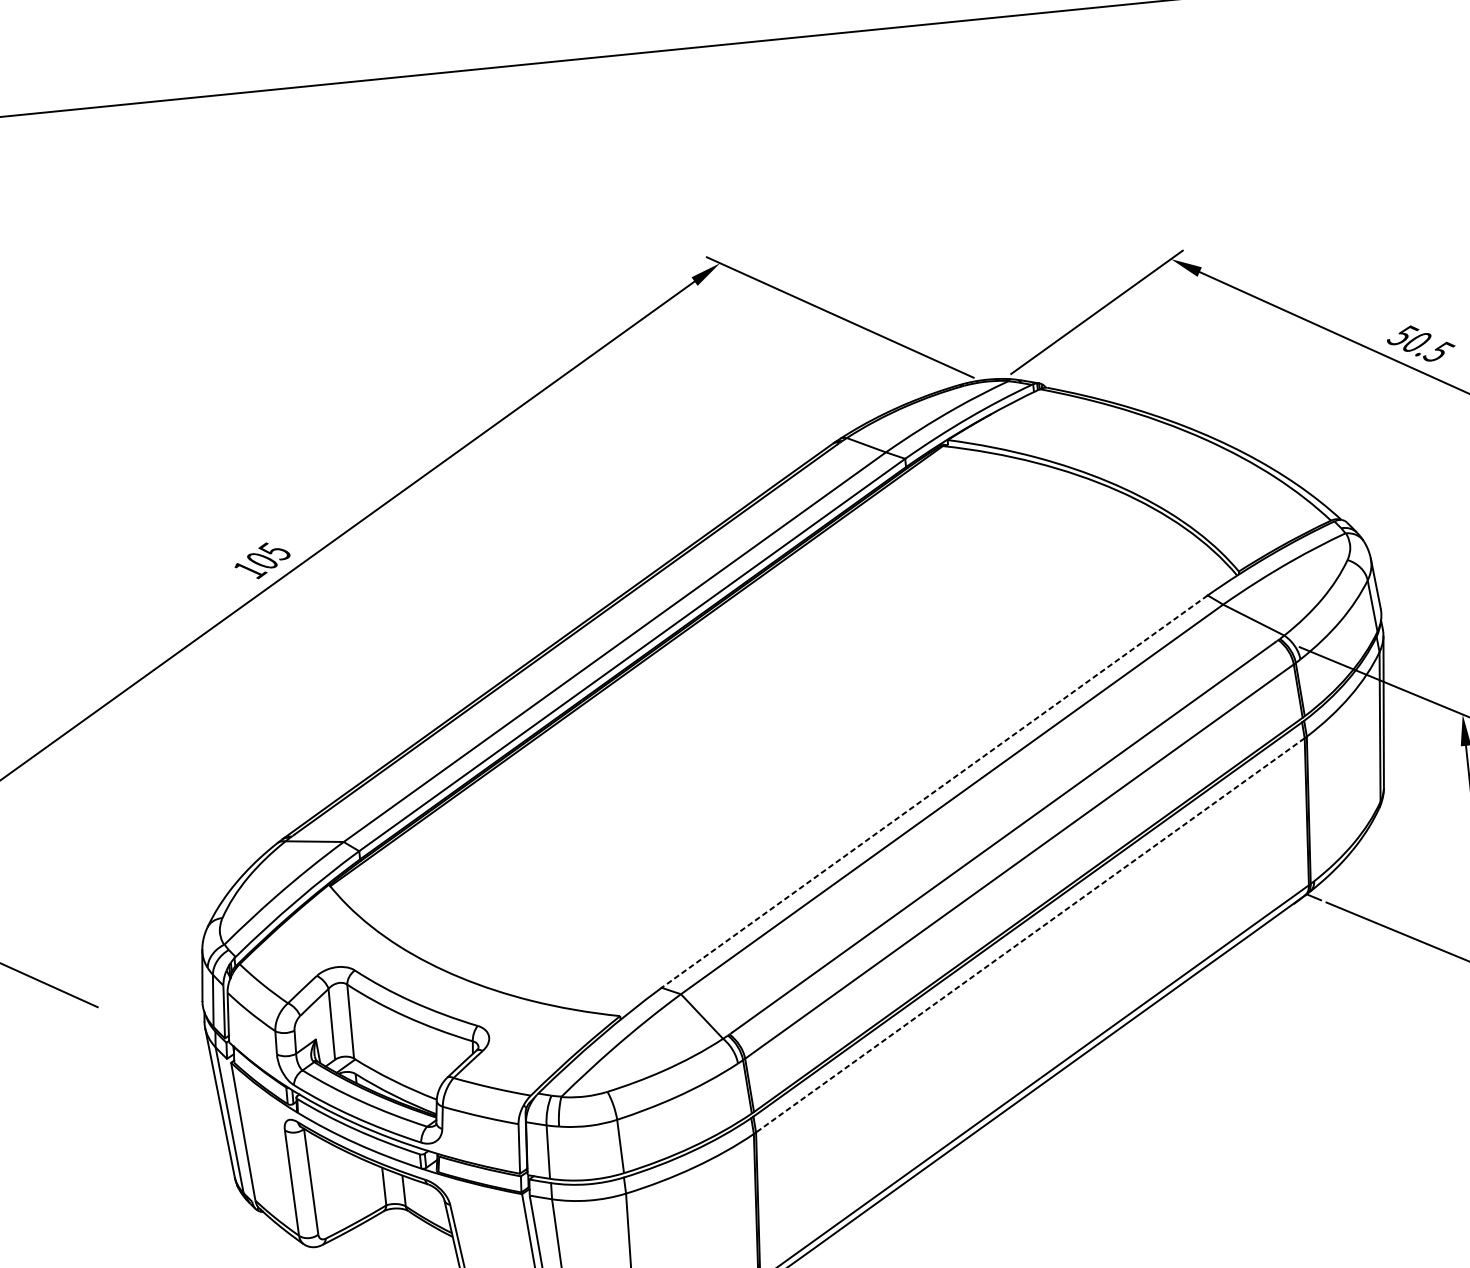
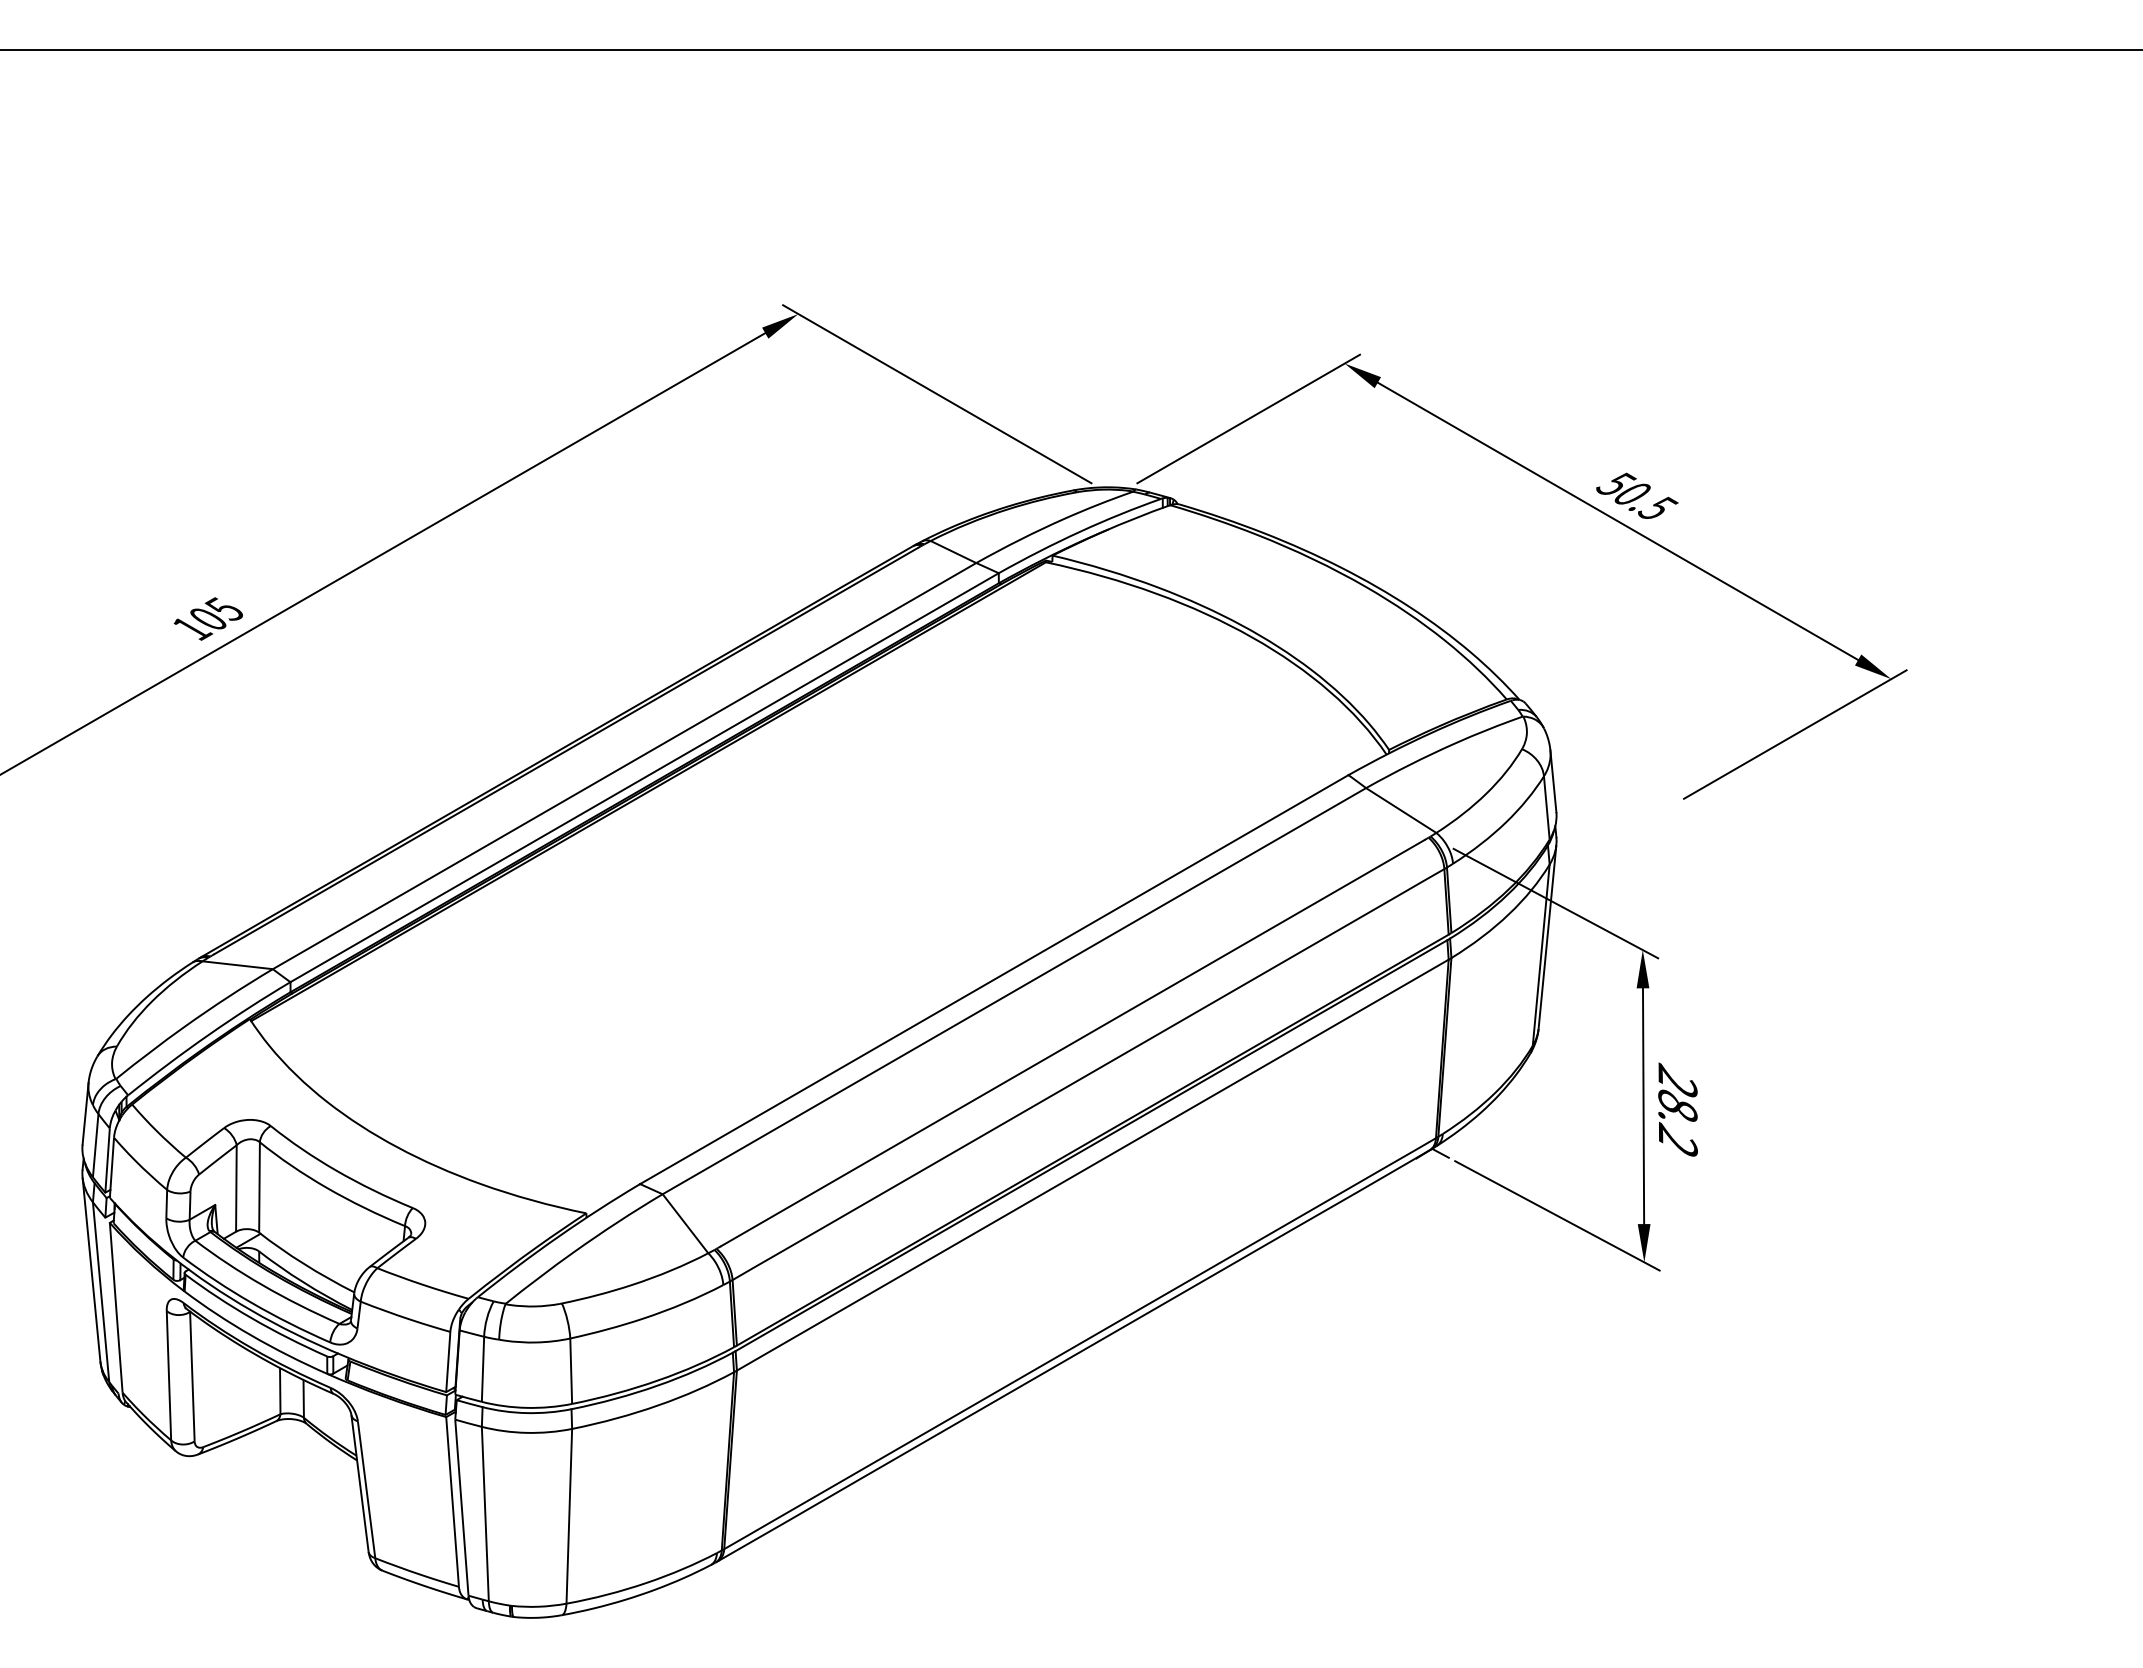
line: (934, 791) -> (994, 979), dashed -> solid
line: (1030, 935) -> (1092, 1165), dashed -> solid

